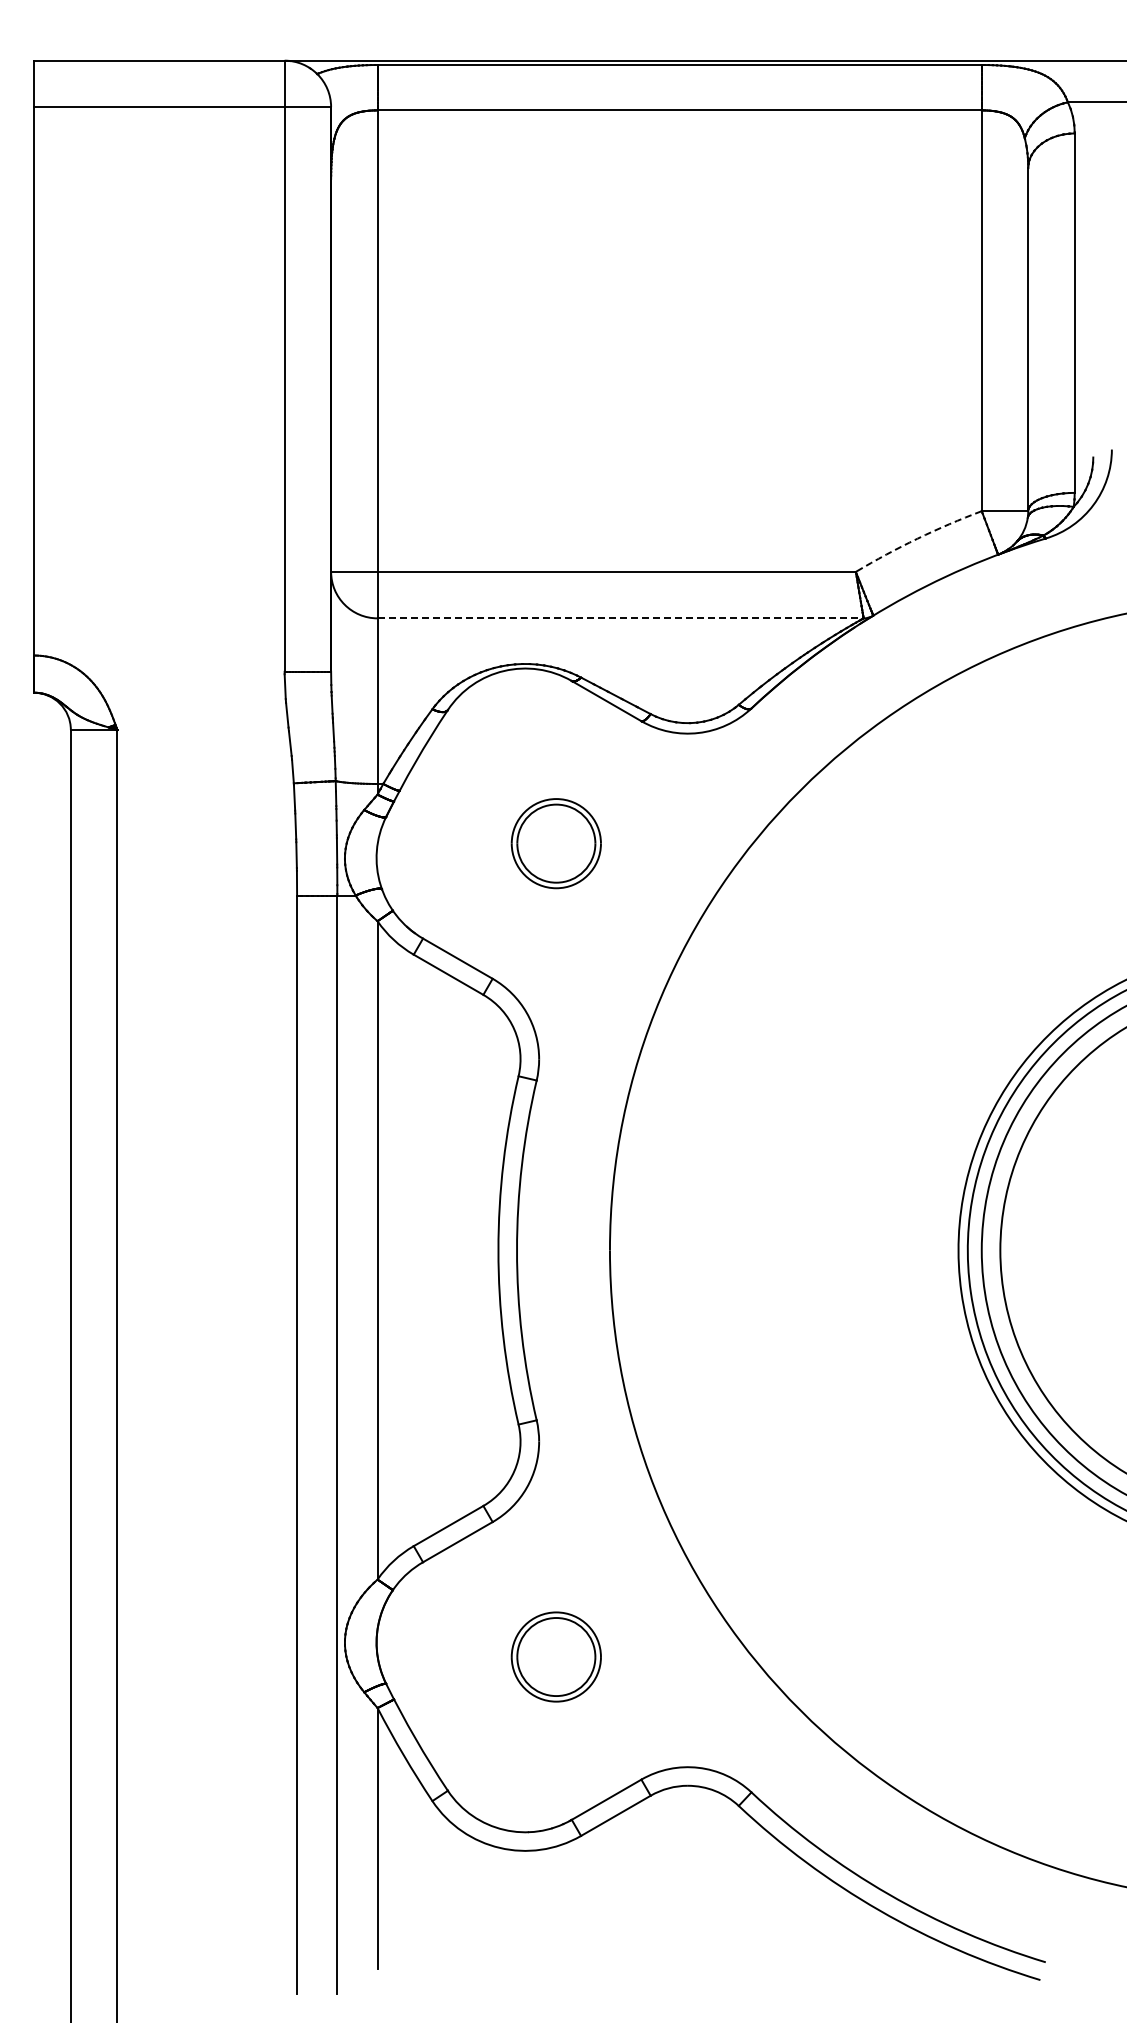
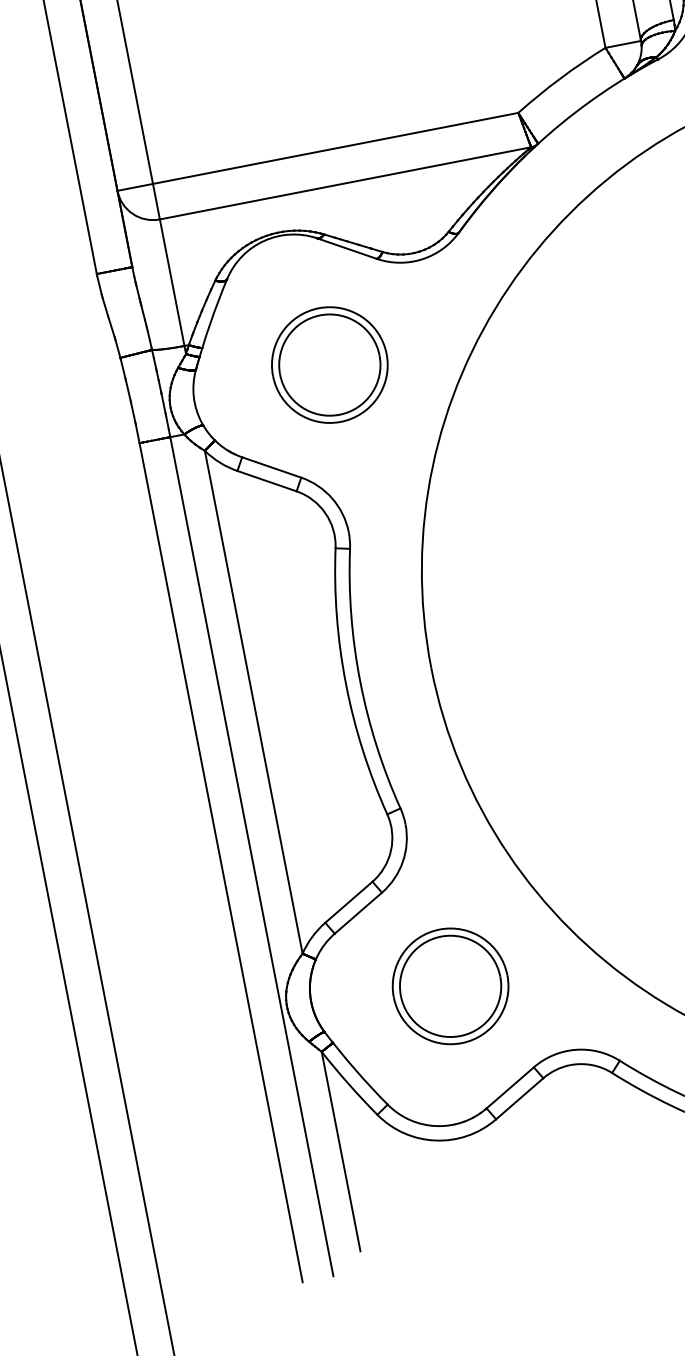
arc: (917, 538) -> (560, 78), dashed -> solid
line: (621, 618) -> (346, 183), dashed -> solid
part: (556, 843) -> (329, 364), size x1.67
part: (556, 1656) -> (450, 985), size x1.67

